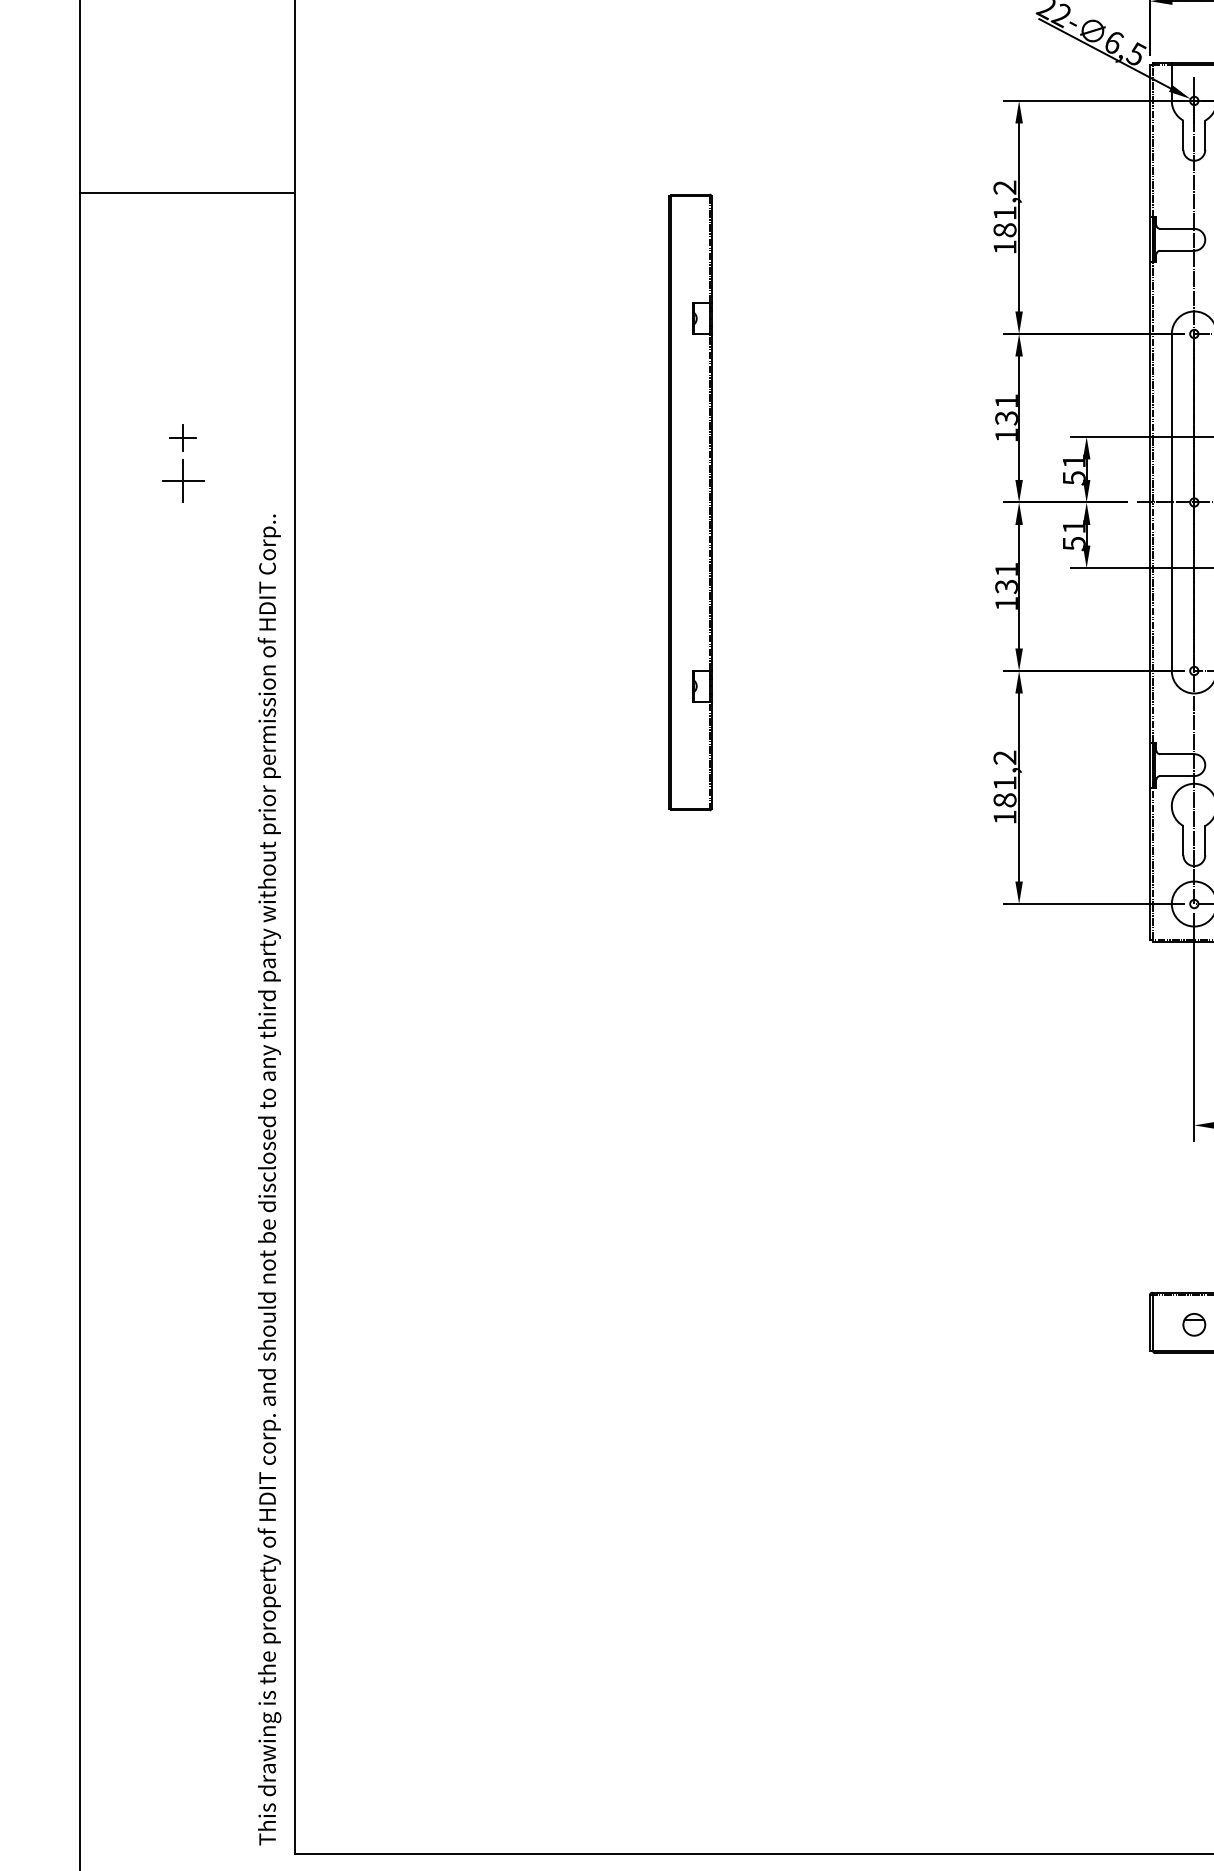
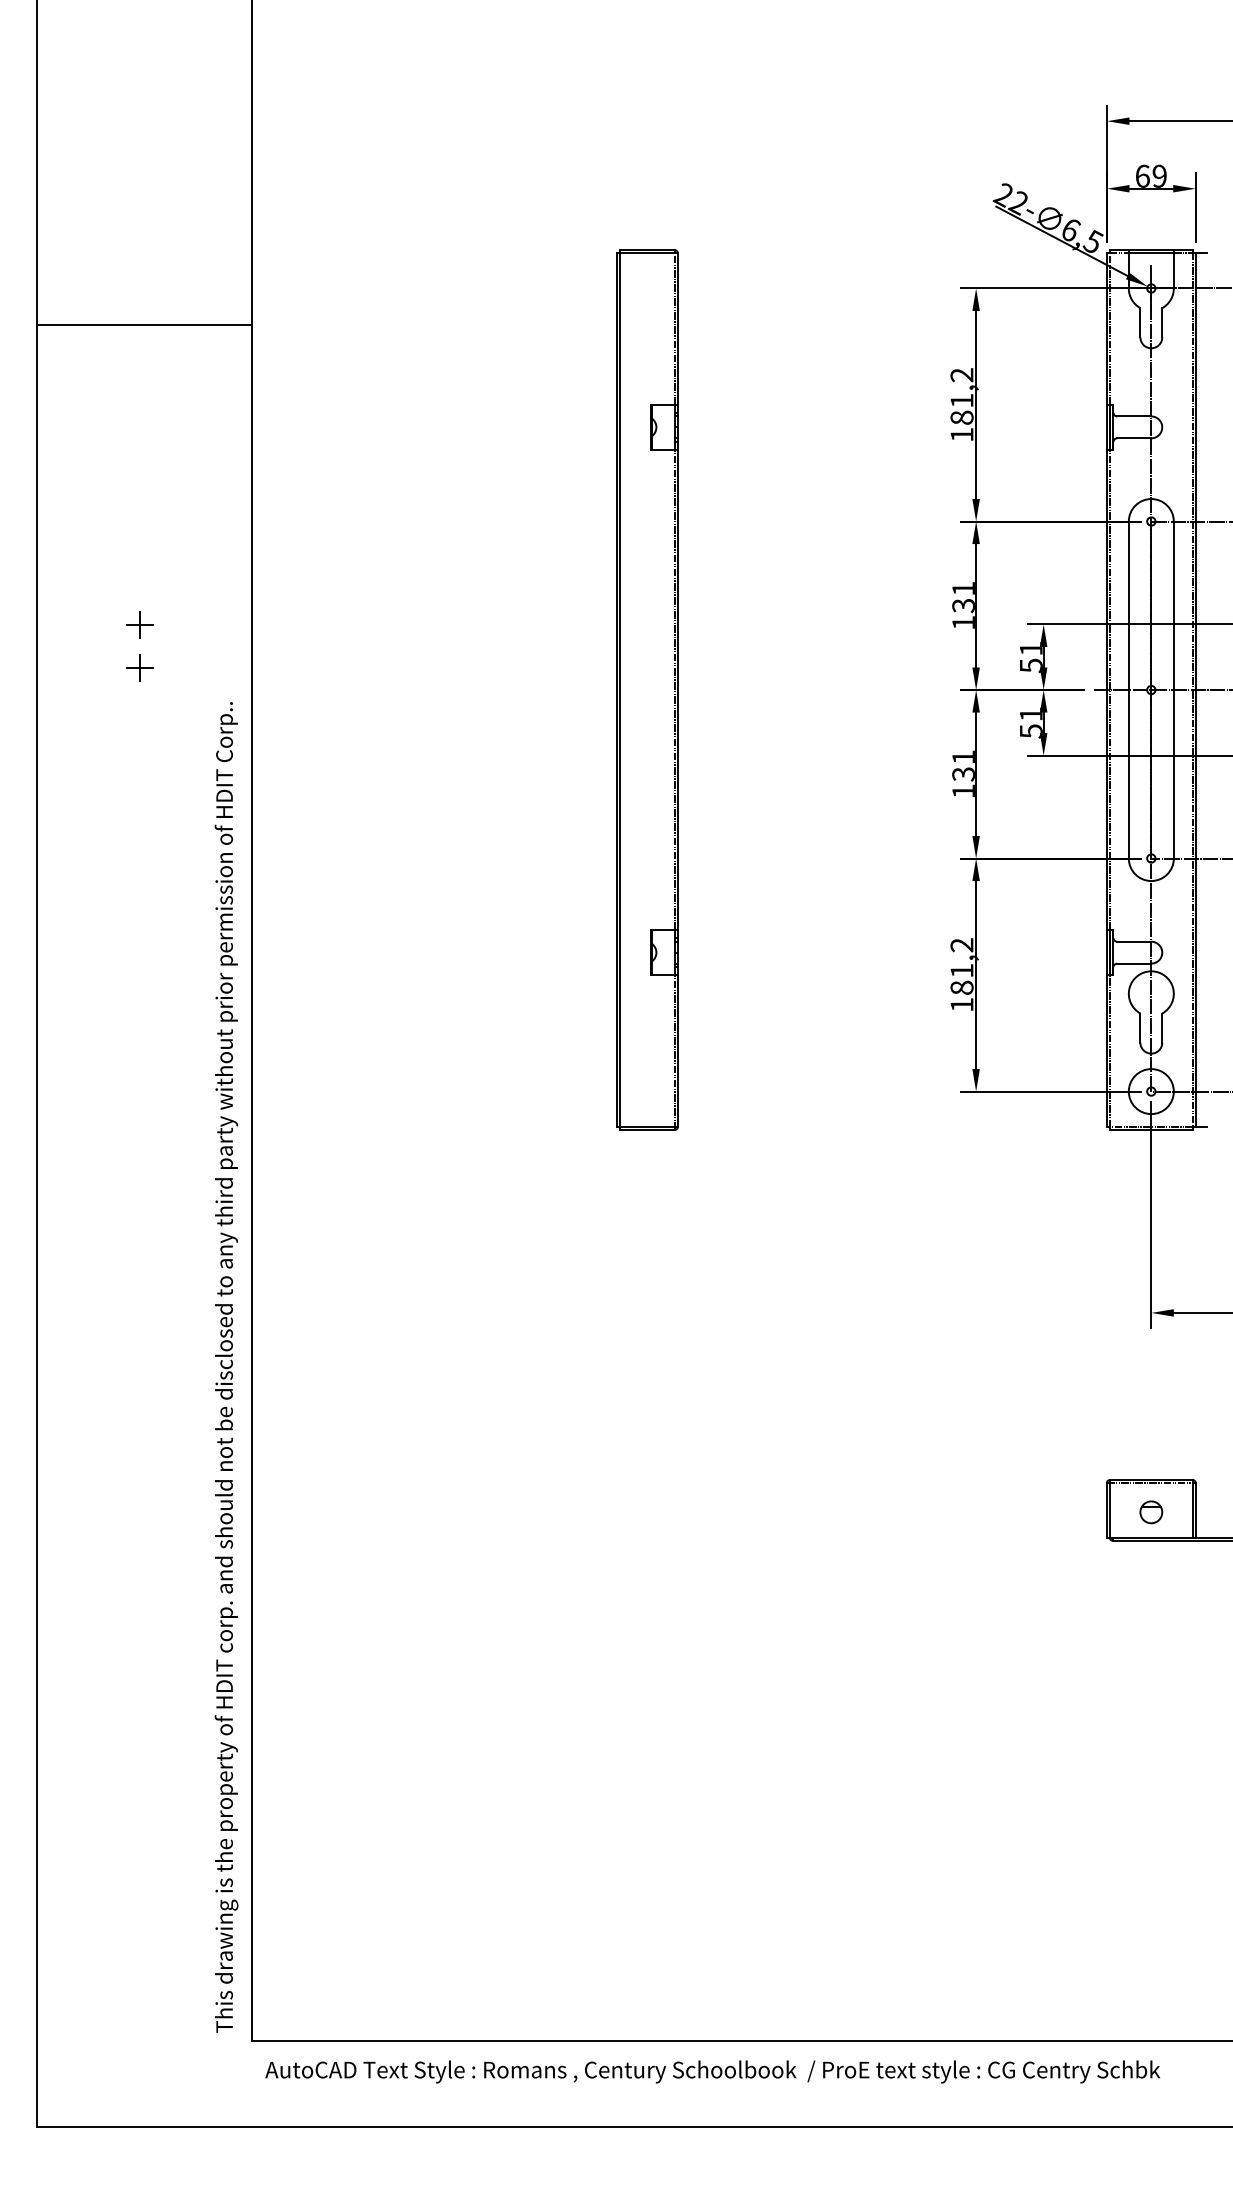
line: (187, 193) -> (144, 325), moved
part: (182, 479) -> (139, 667), size x0.62
part: (690, 501) -> (647, 689), size x1.43

